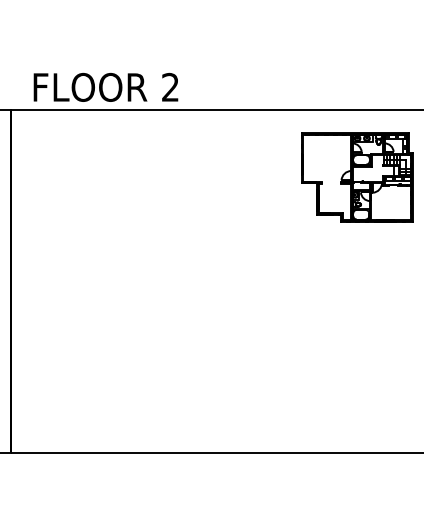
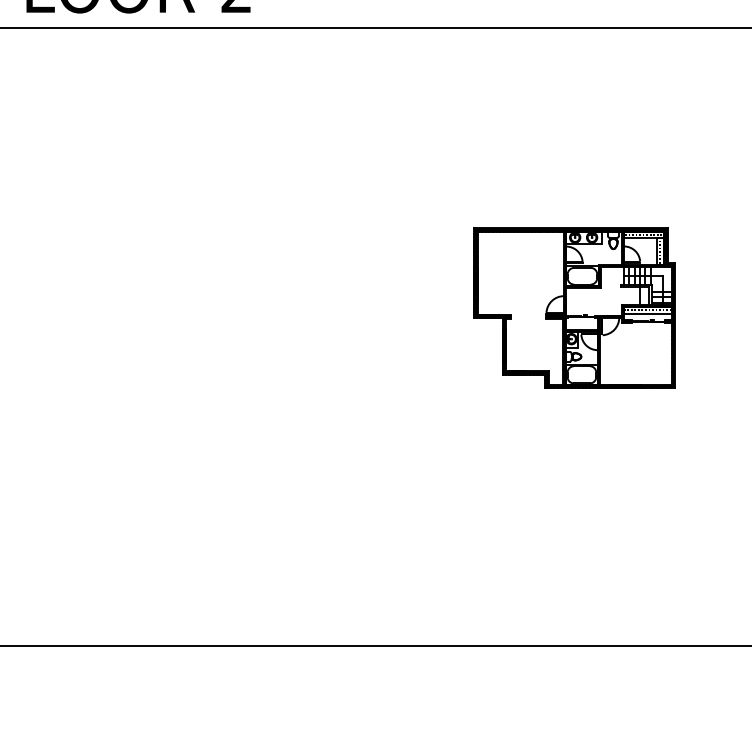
part: (357, 177) -> (575, 307), moved

